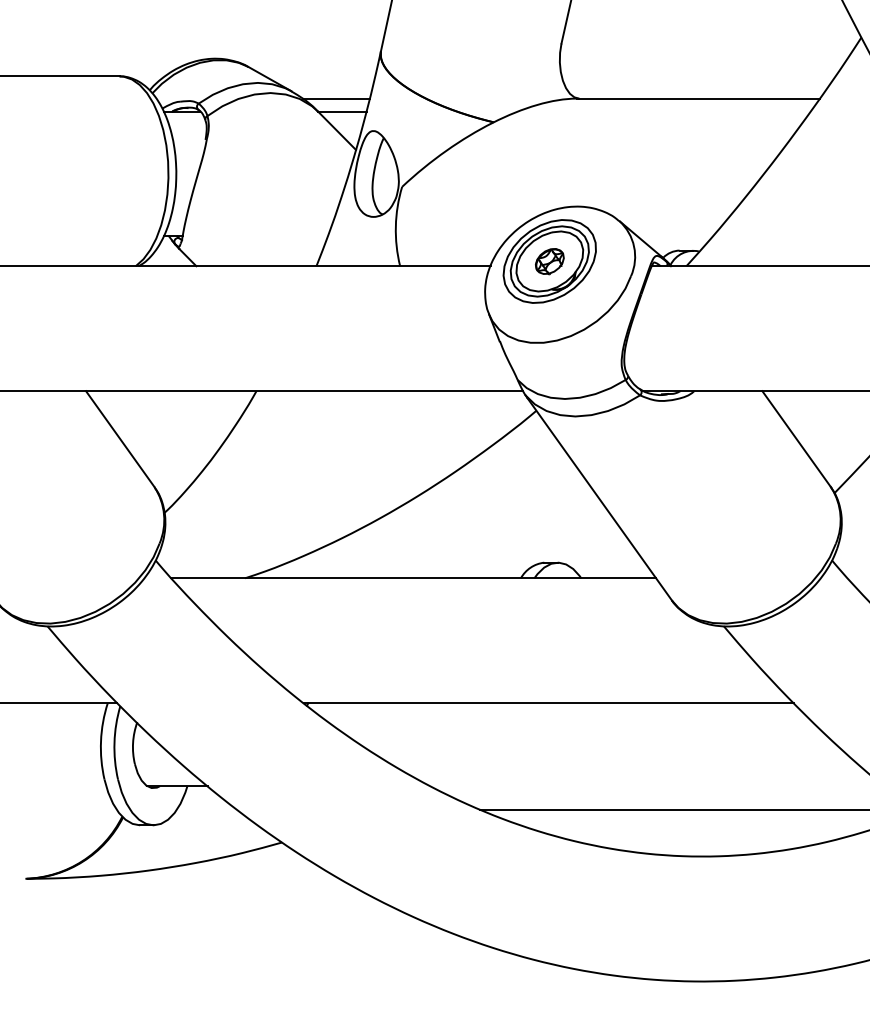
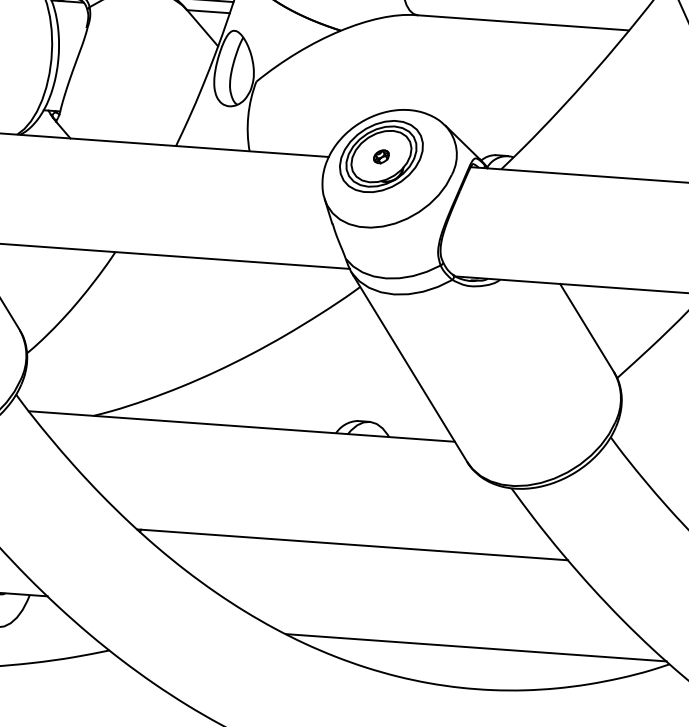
part: (549, 261) -> (381, 156), size x0.6

